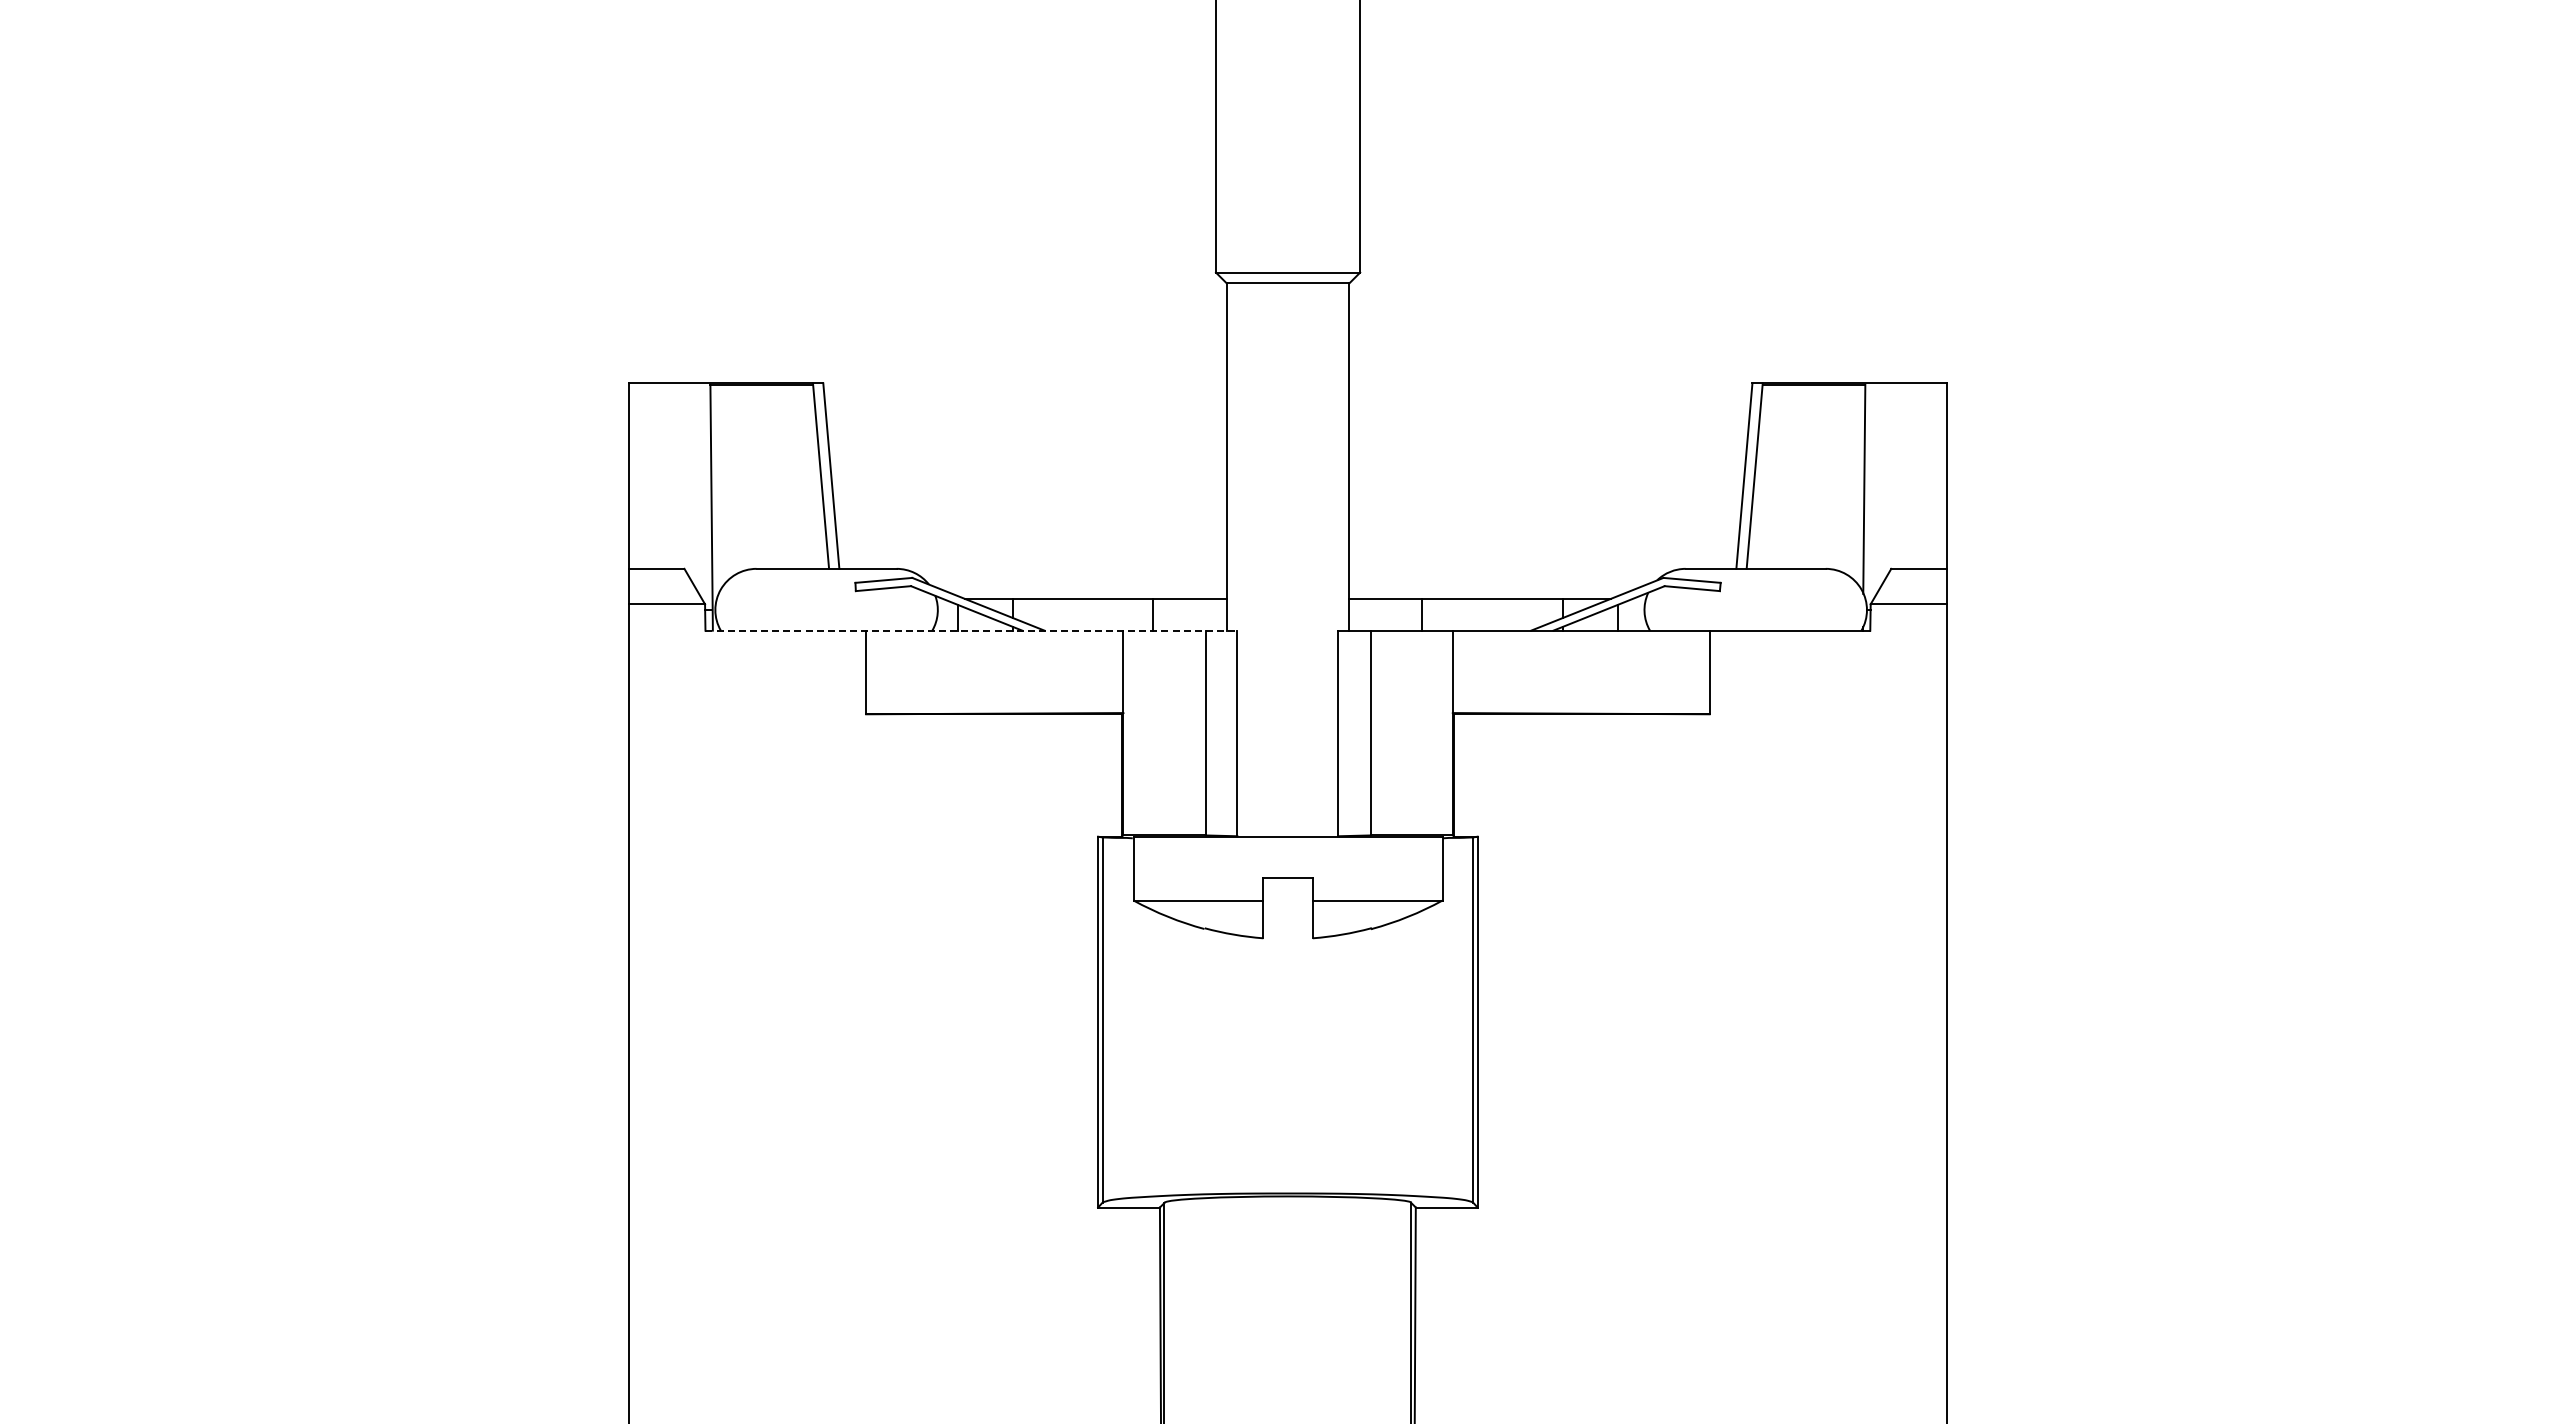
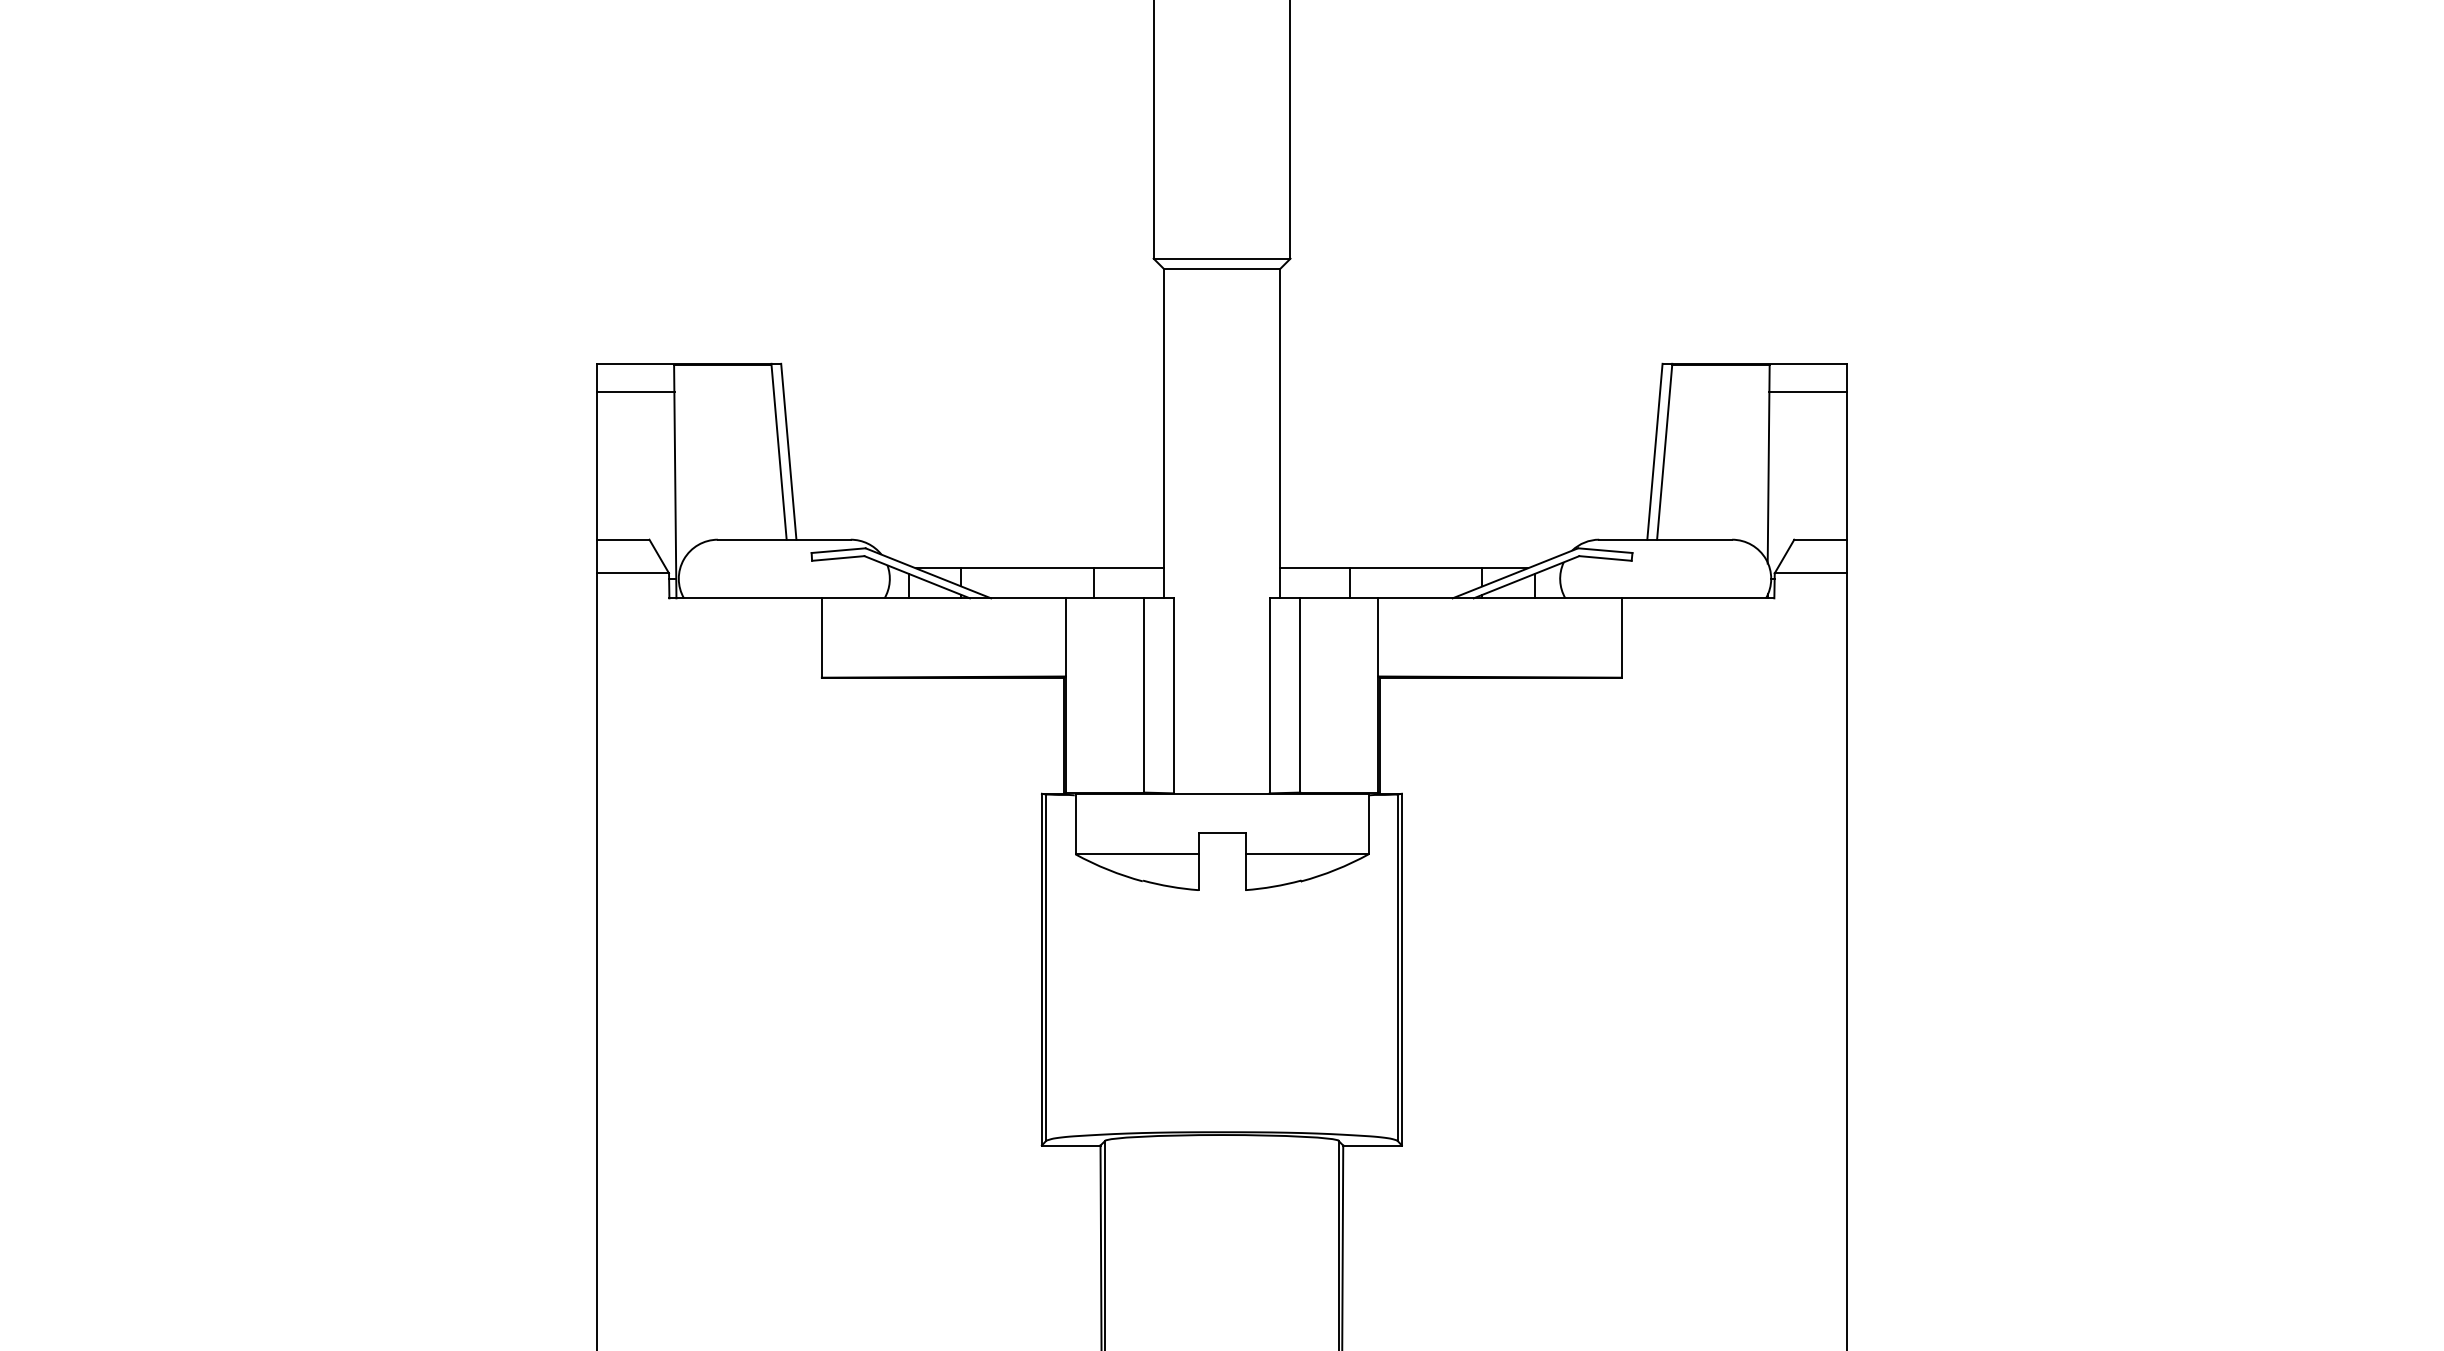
line: (669, 413) -> (635, 392), added
line: (1905, 413) -> (1807, 392), added
line: (971, 630) -> (921, 598), dashed -> solid

